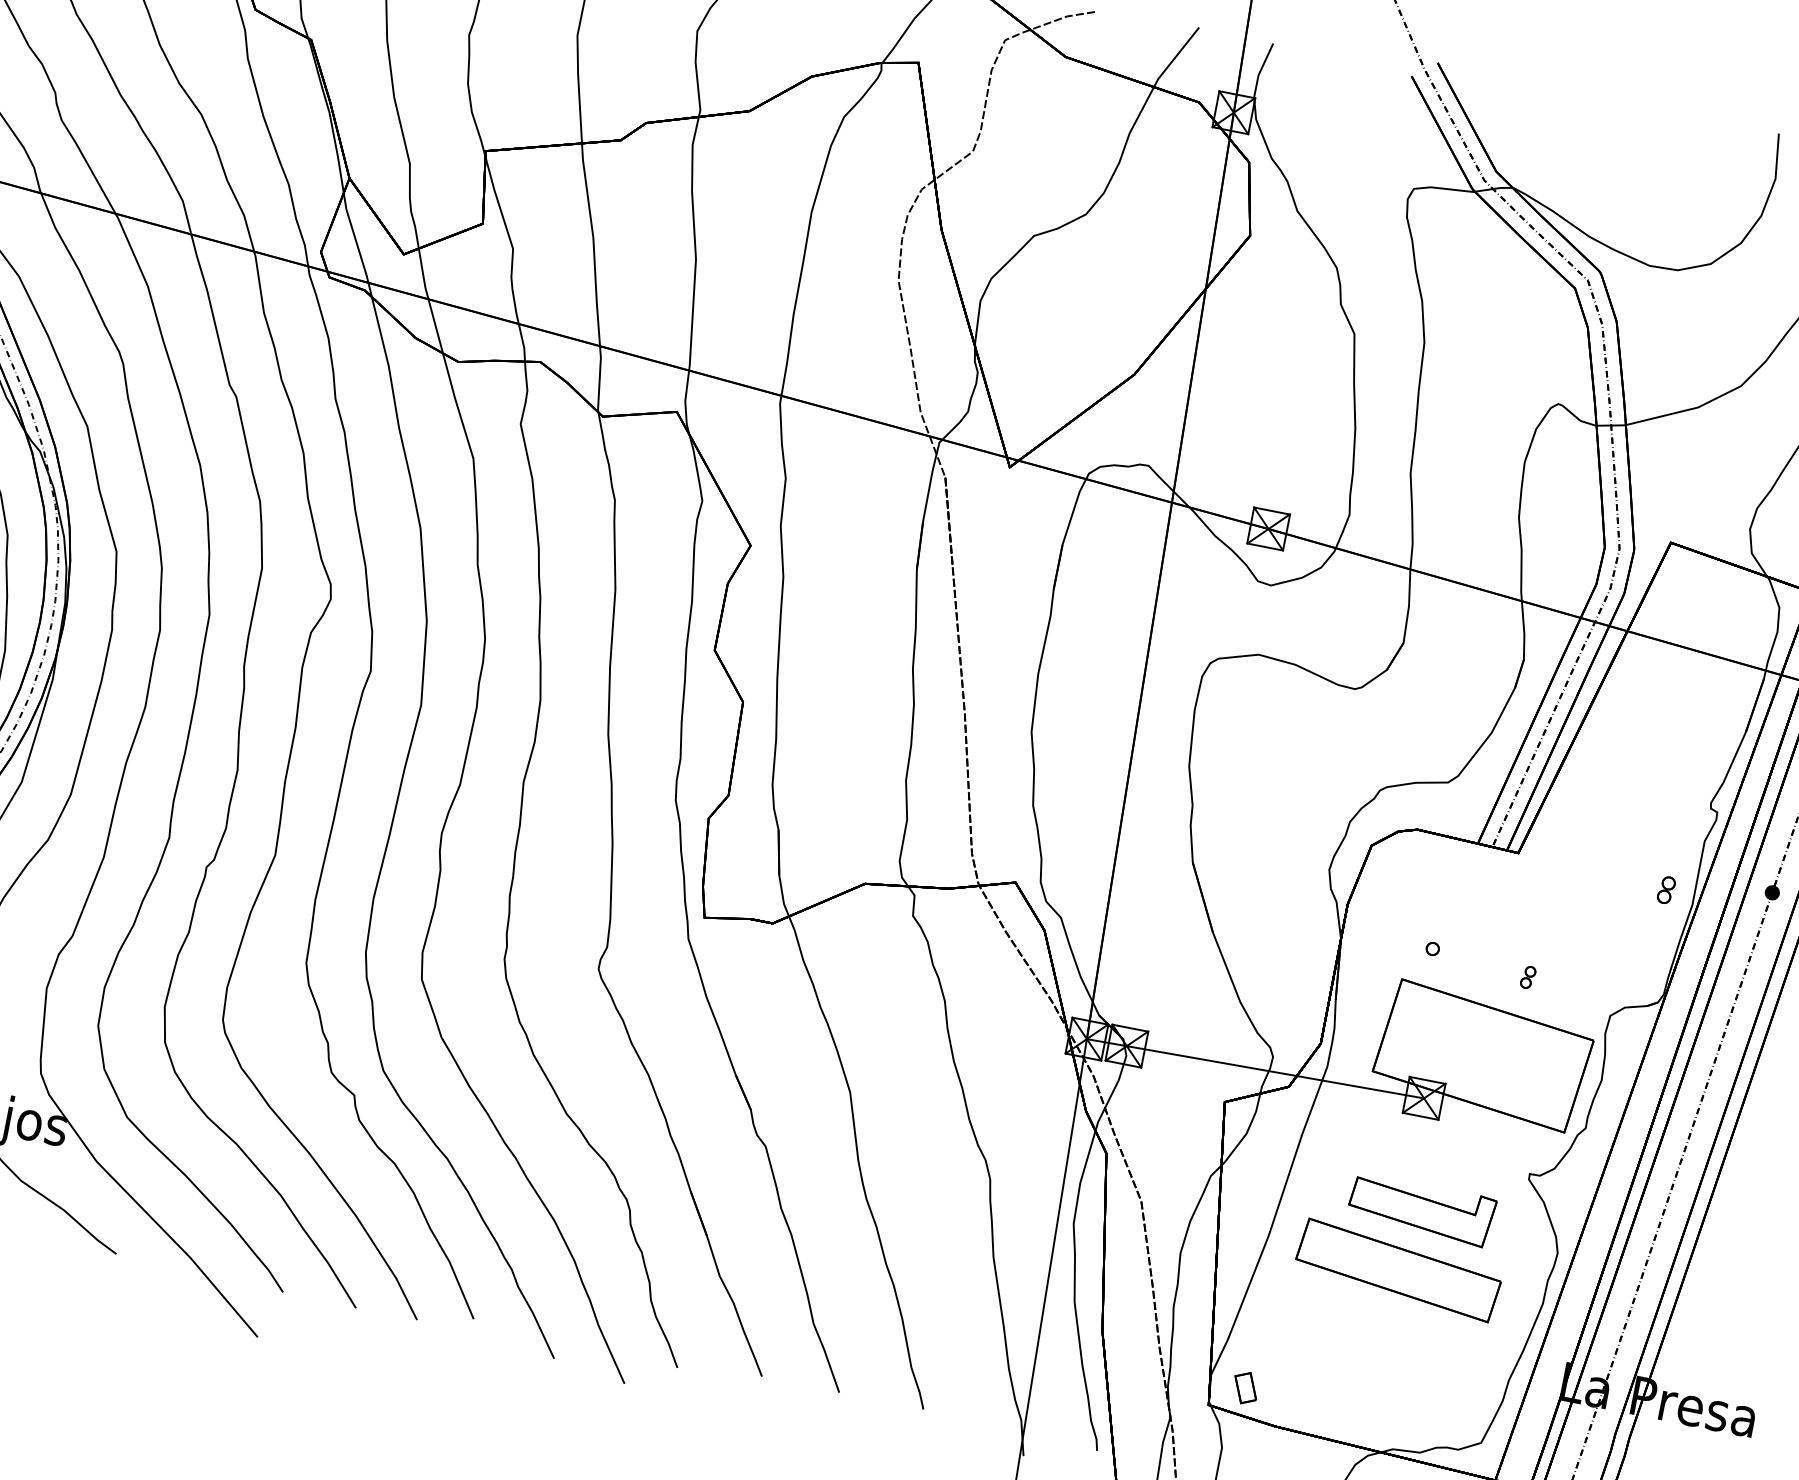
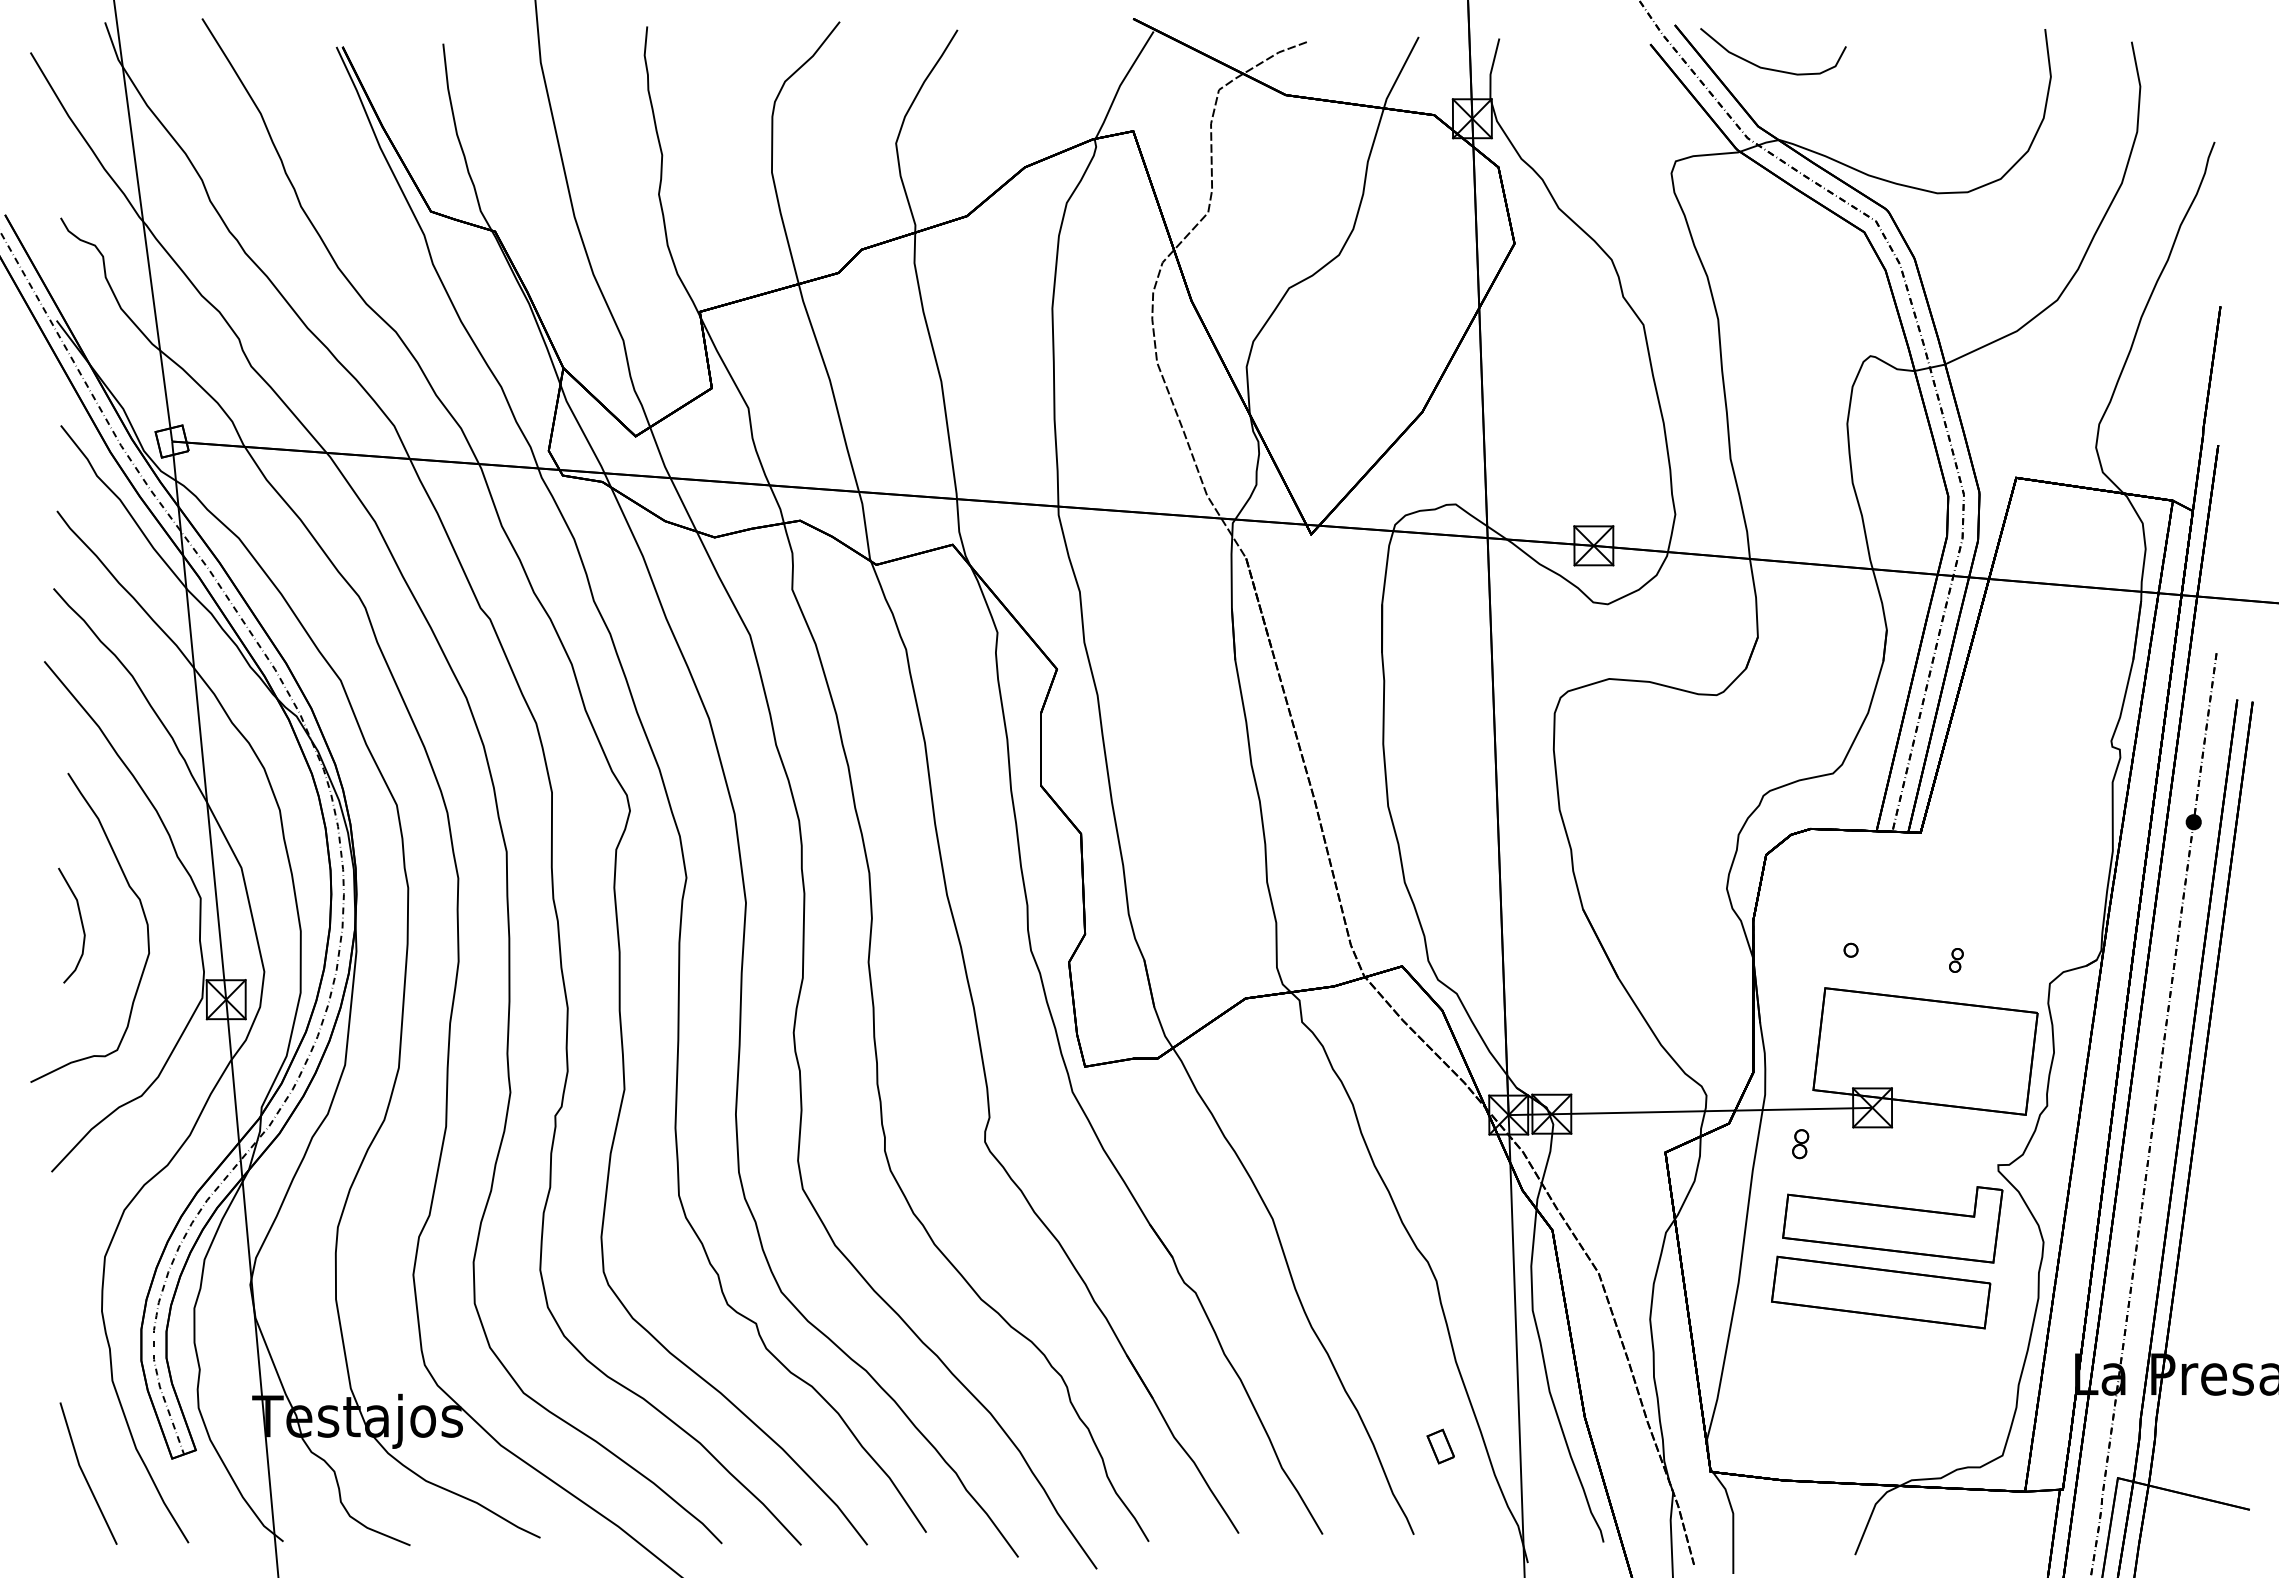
curve: (1519, 120) -> (1771, 68), added
part: (1666, 890) -> (1800, 1144), moved
part: (1421, 1209) -> (1892, 1224), size x1.43
part: (1245, 1387) -> (1440, 1446), moved

